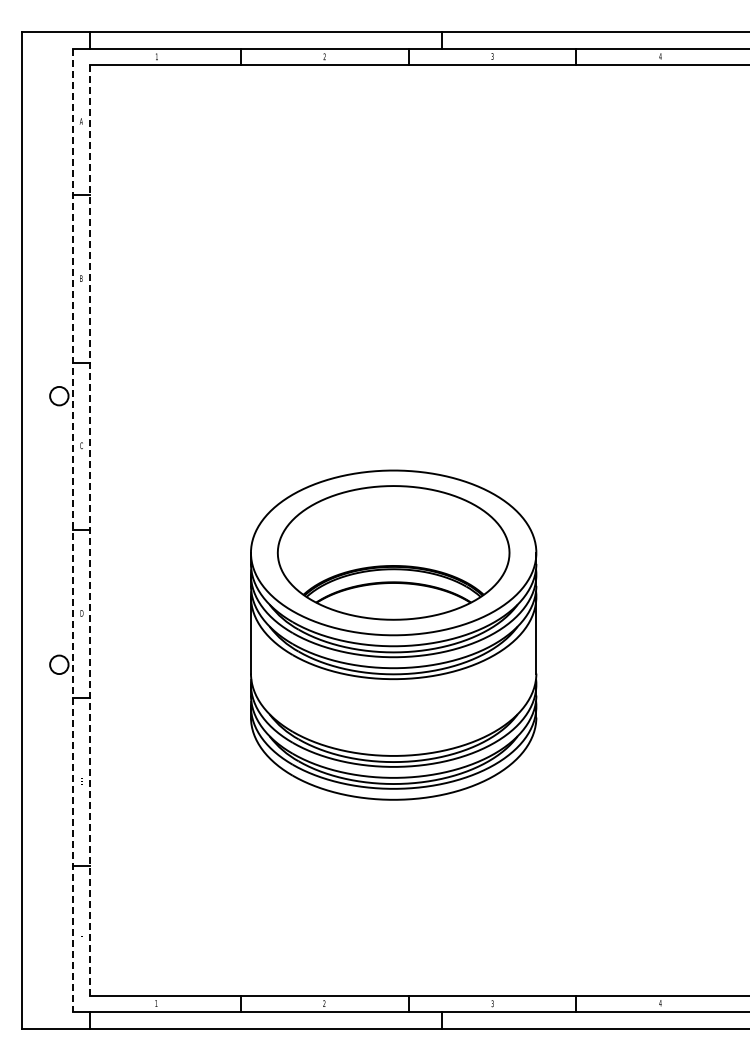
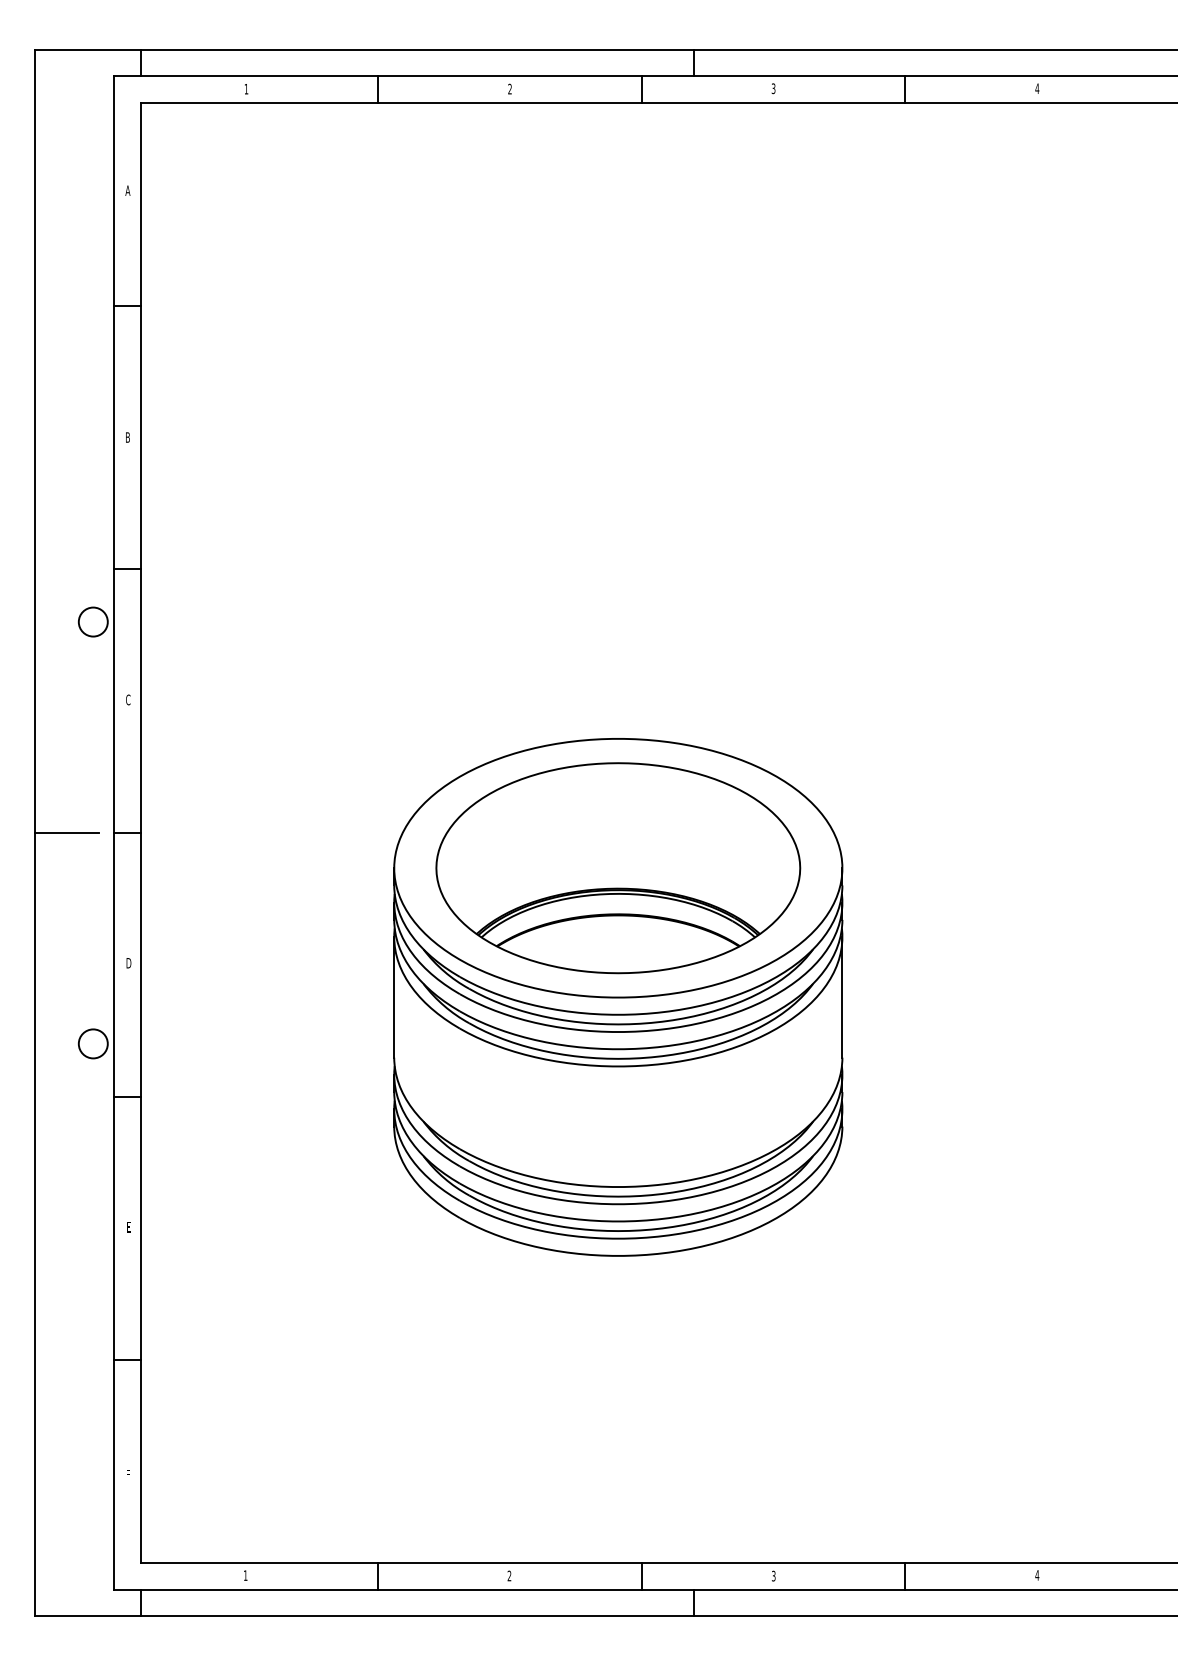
line: (42, 530) -> (66, 833), added
line: (72, 530) -> (113, 833), dashed -> solid
line: (89, 530) -> (140, 833), dashed -> solid

